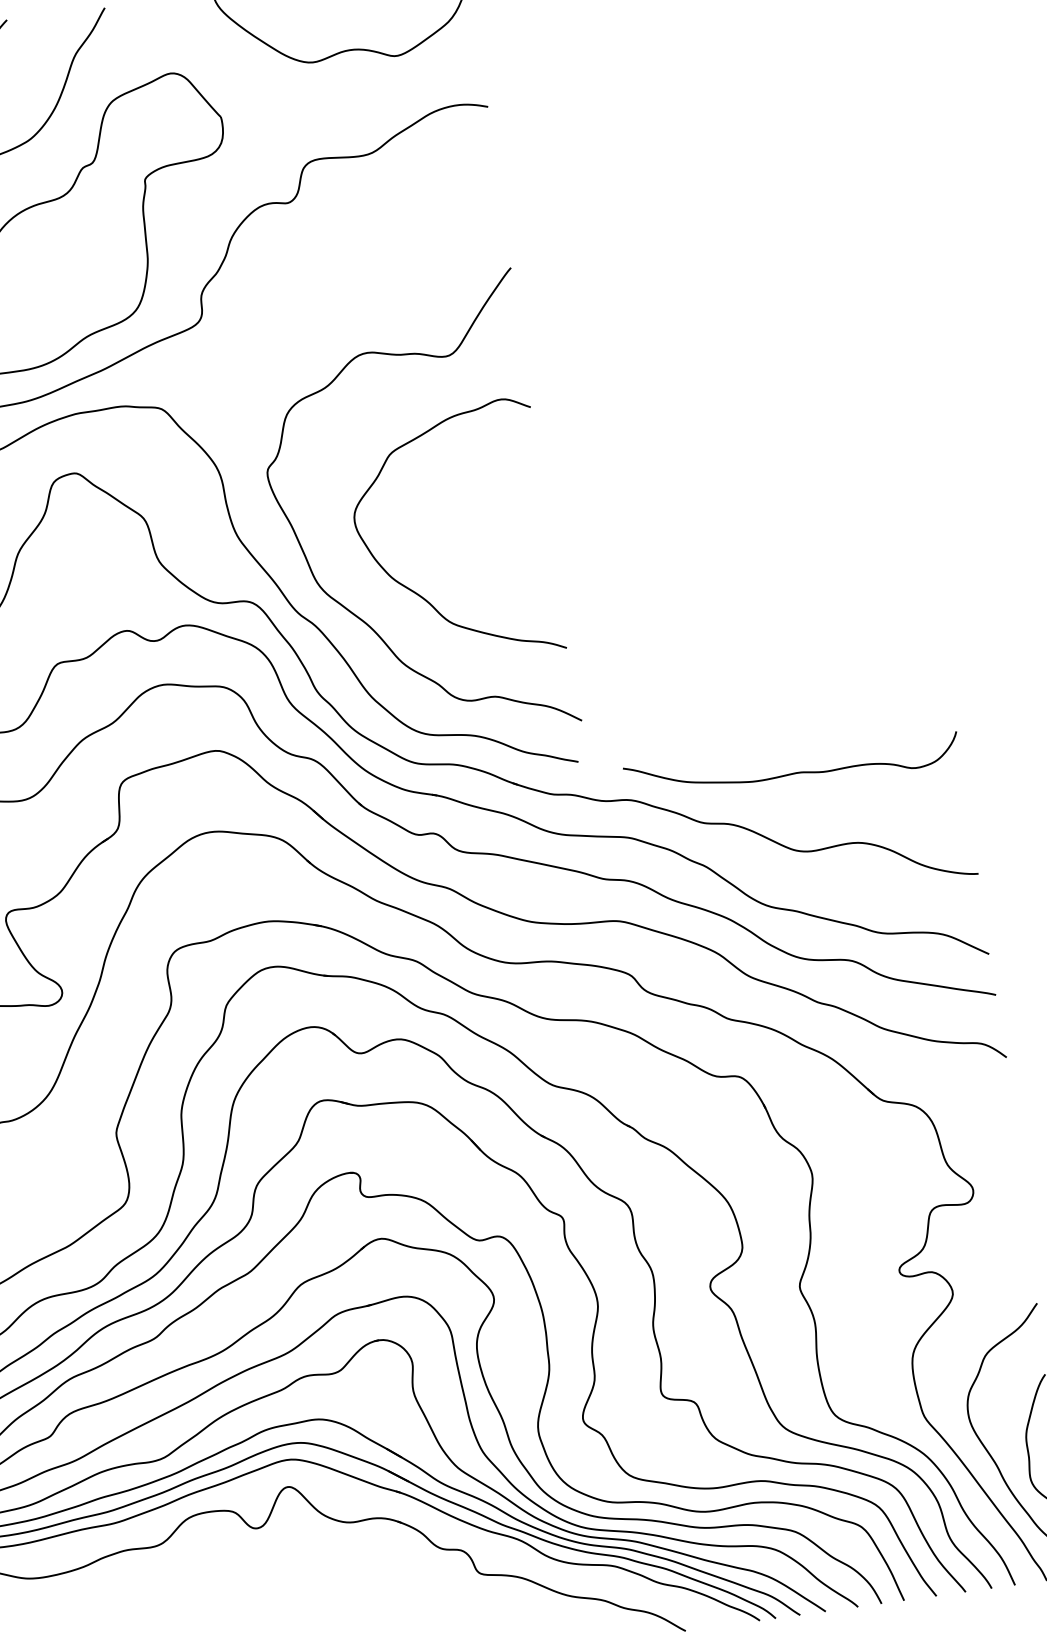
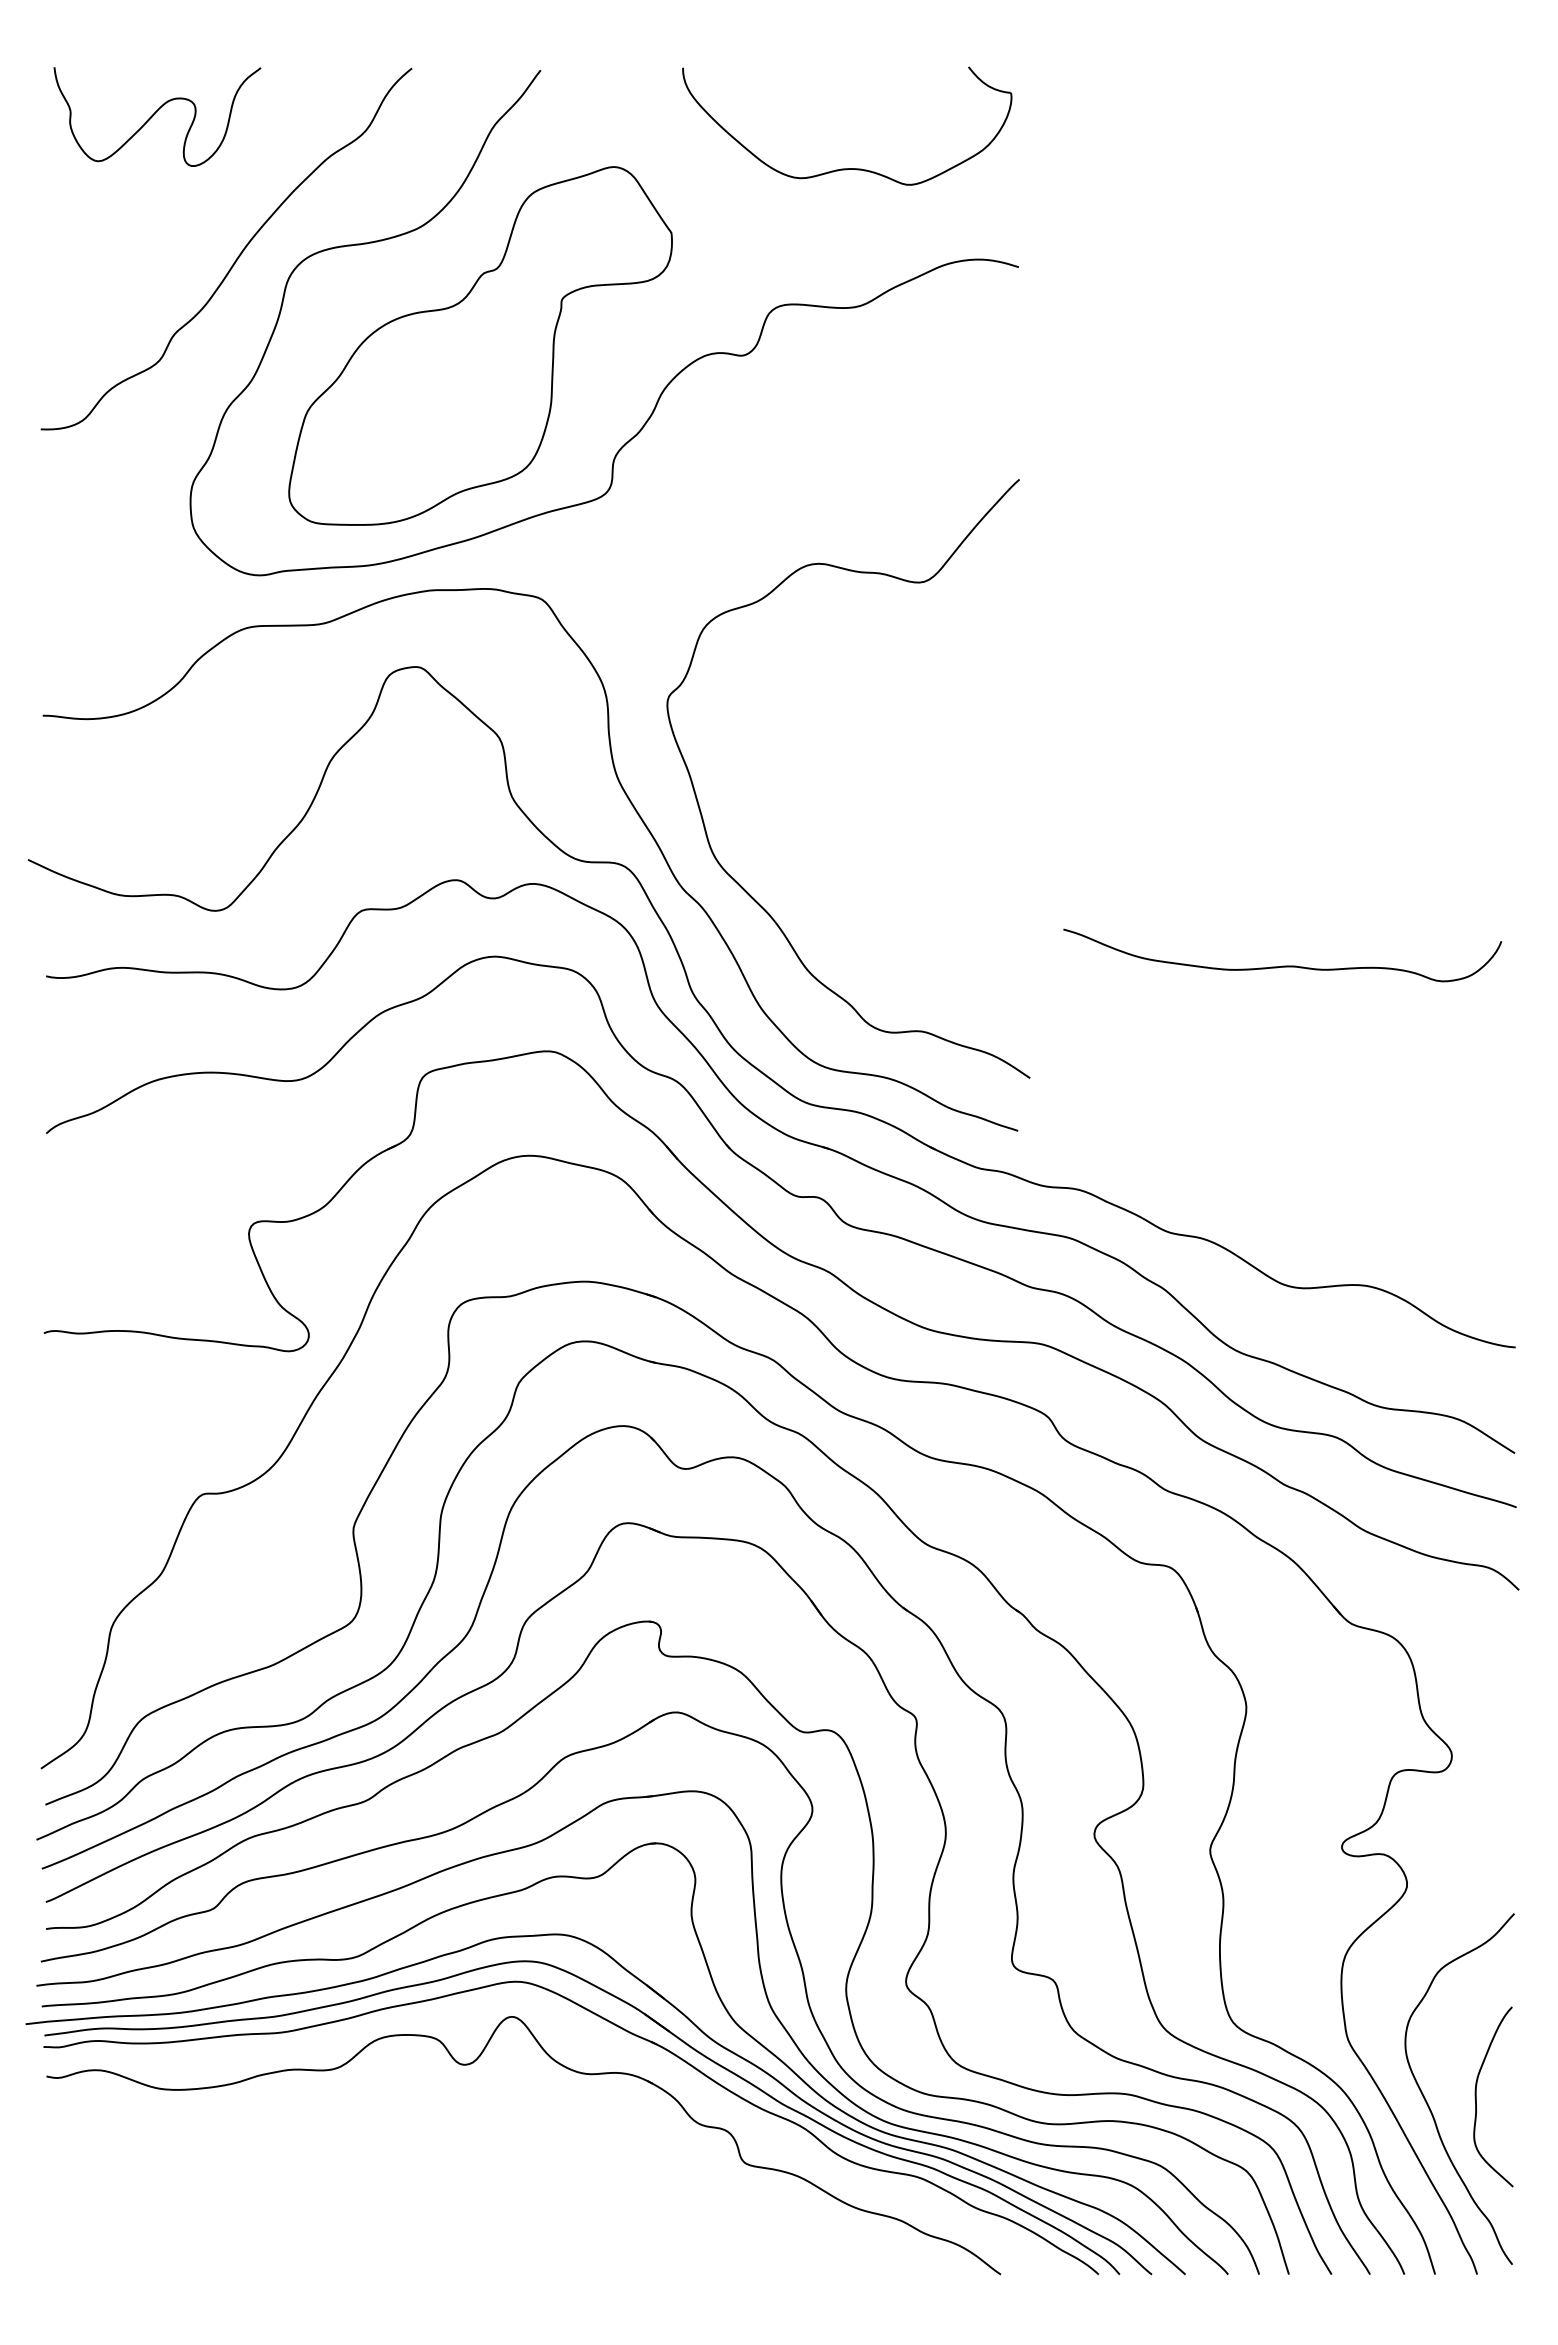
curve: (414, 591) -> (836, 880), removed
curve: (792, 772) -> (1282, 965), moved

